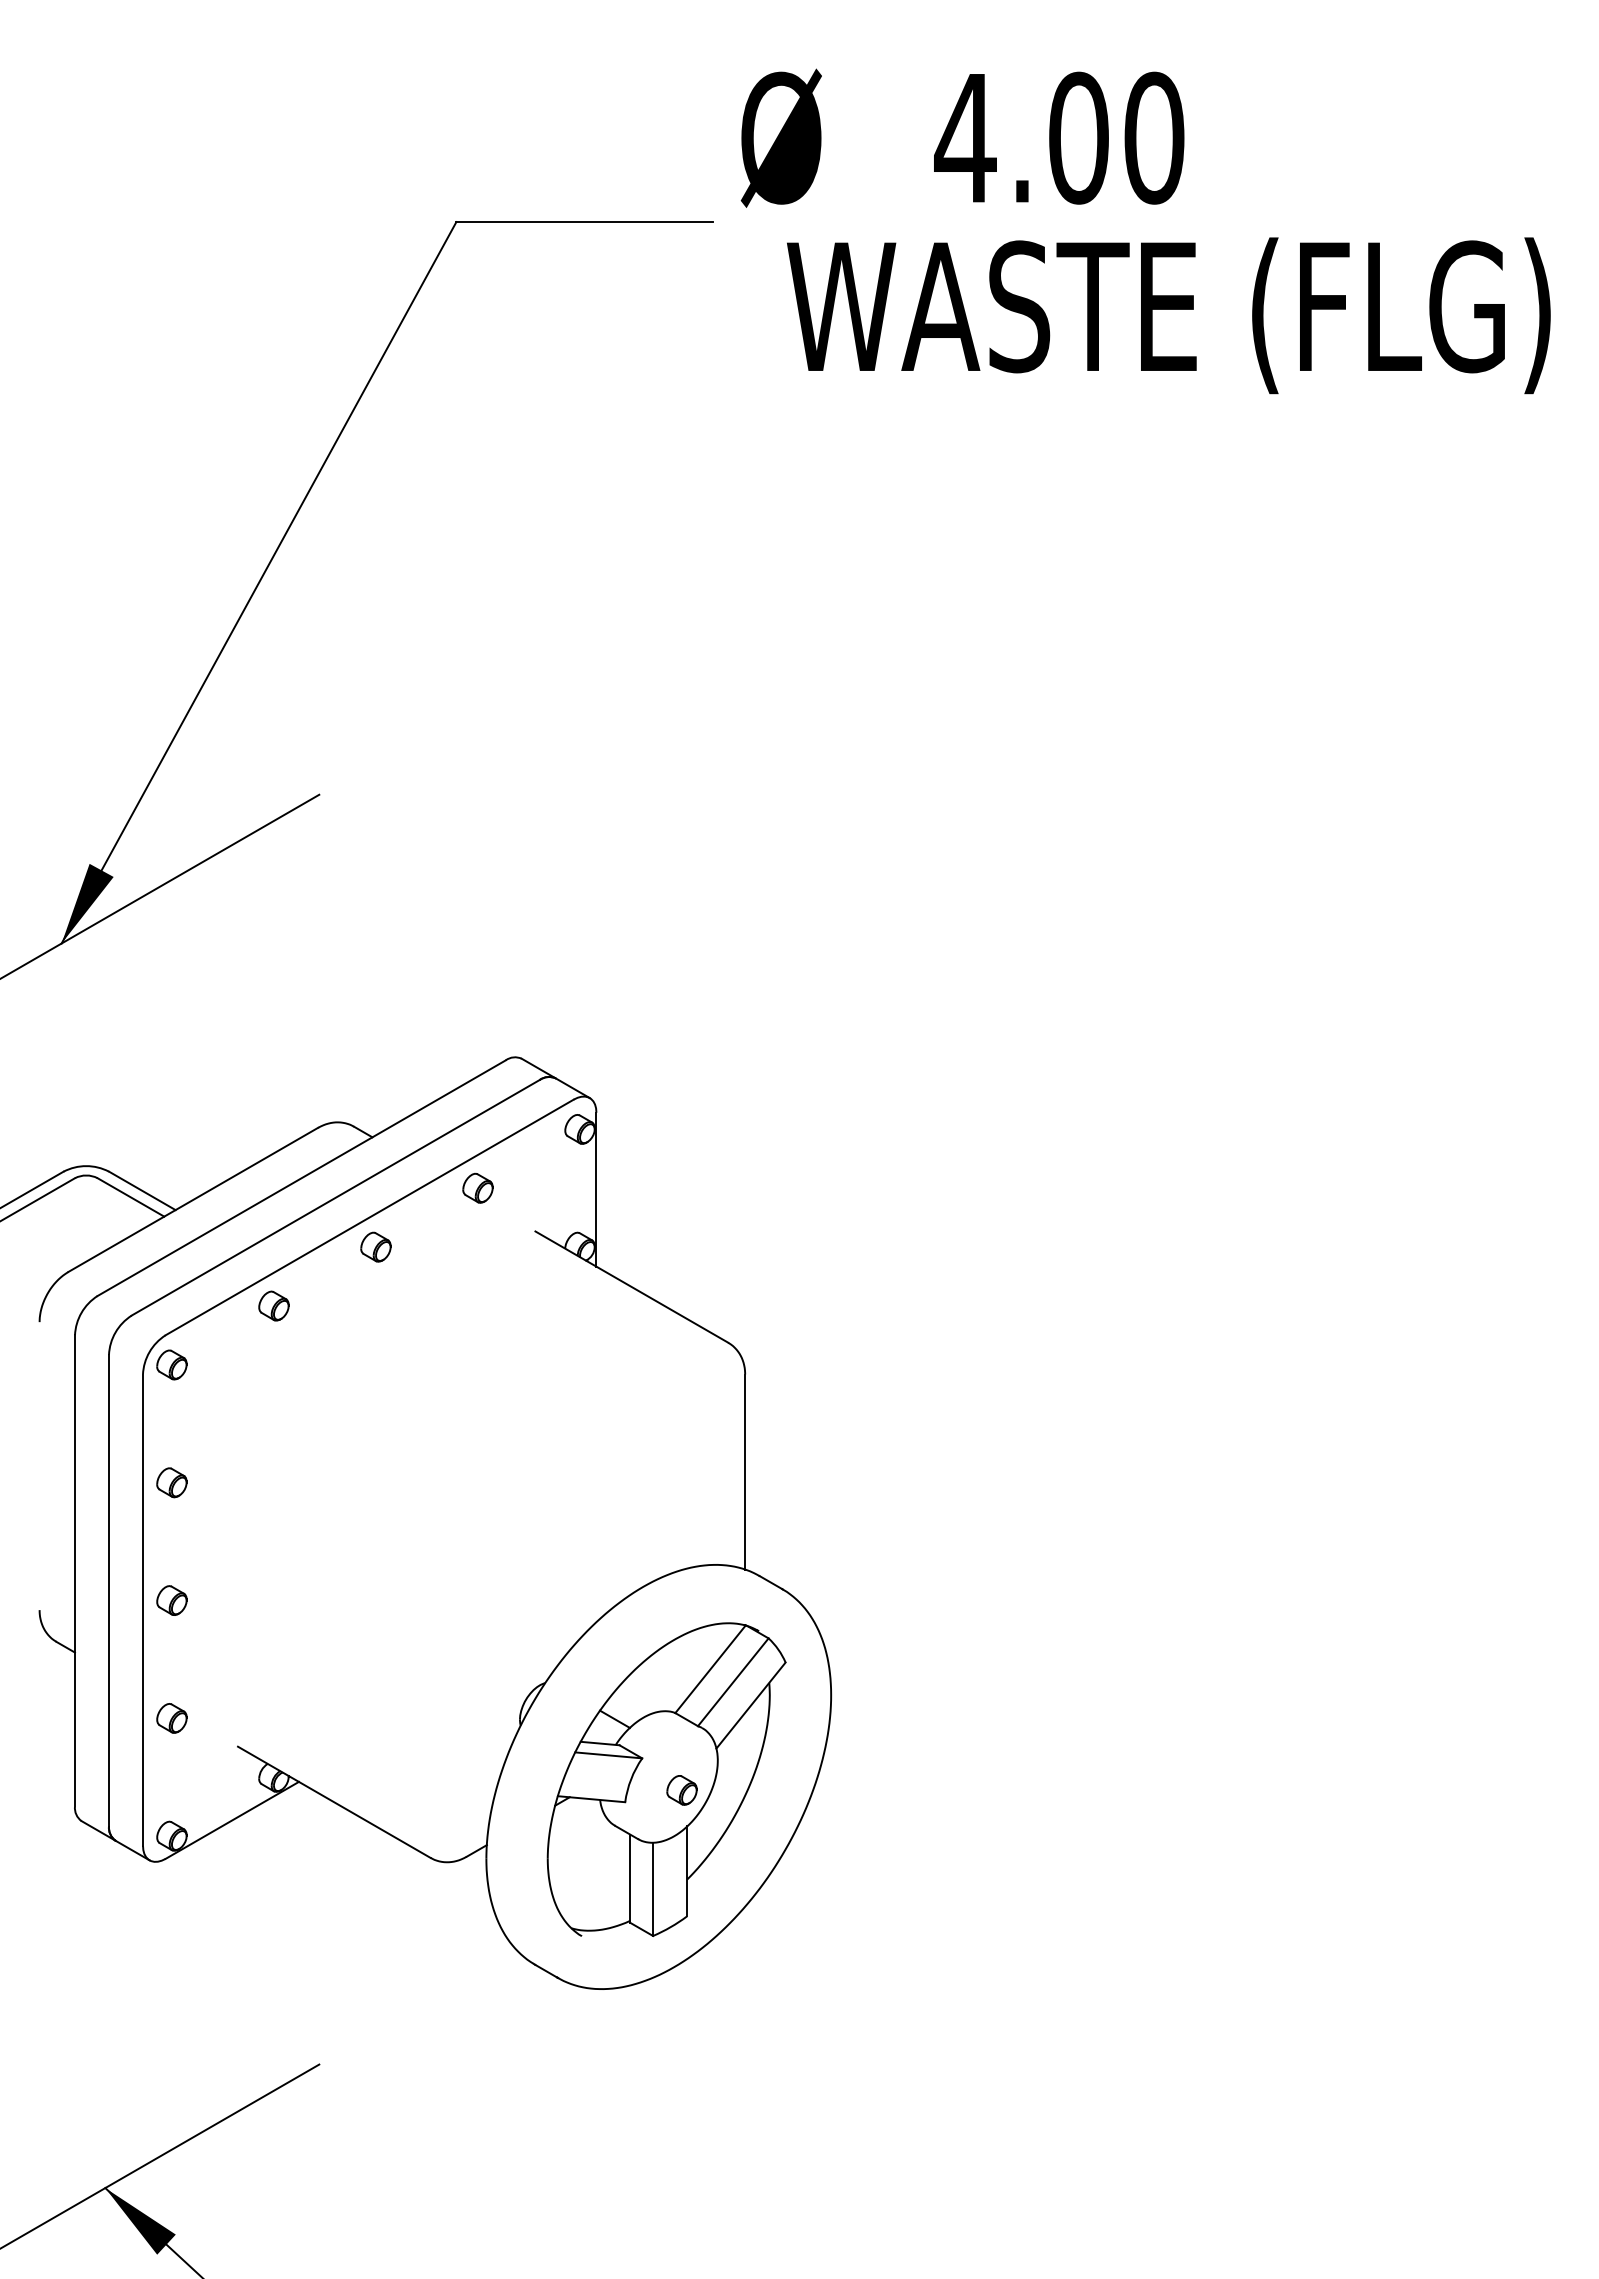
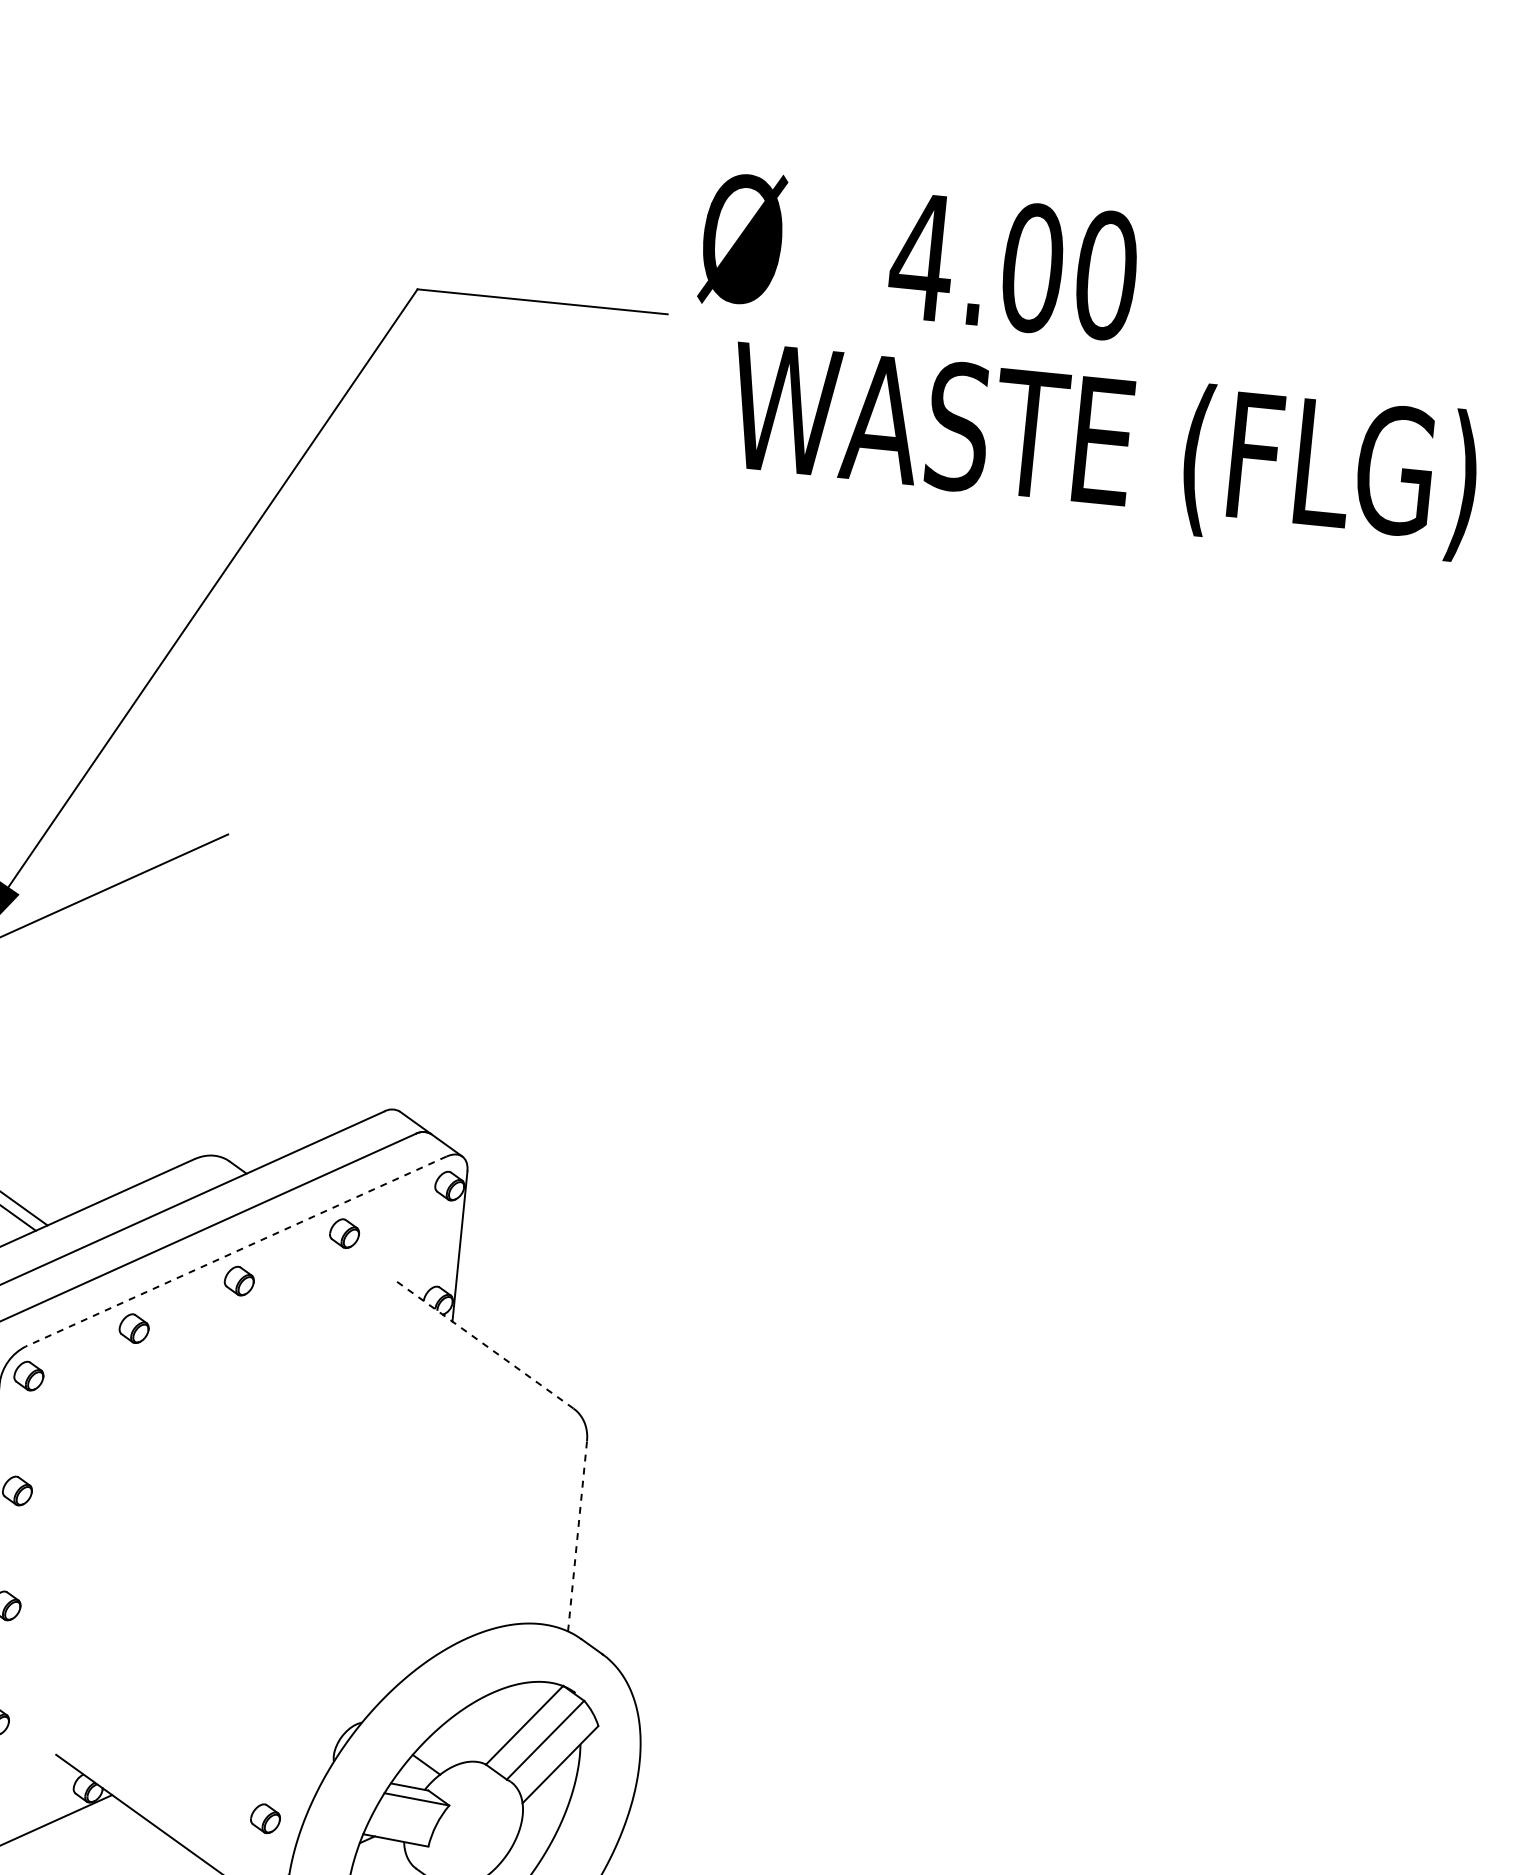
line: (369, 1217) -> (235, 1251), solid -> dashed
line: (631, 1286) -> (484, 1344), solid -> dashed
line: (745, 1472) -> (577, 1536), solid -> dashed
part: (681, 1790) -> (265, 1818), moved

